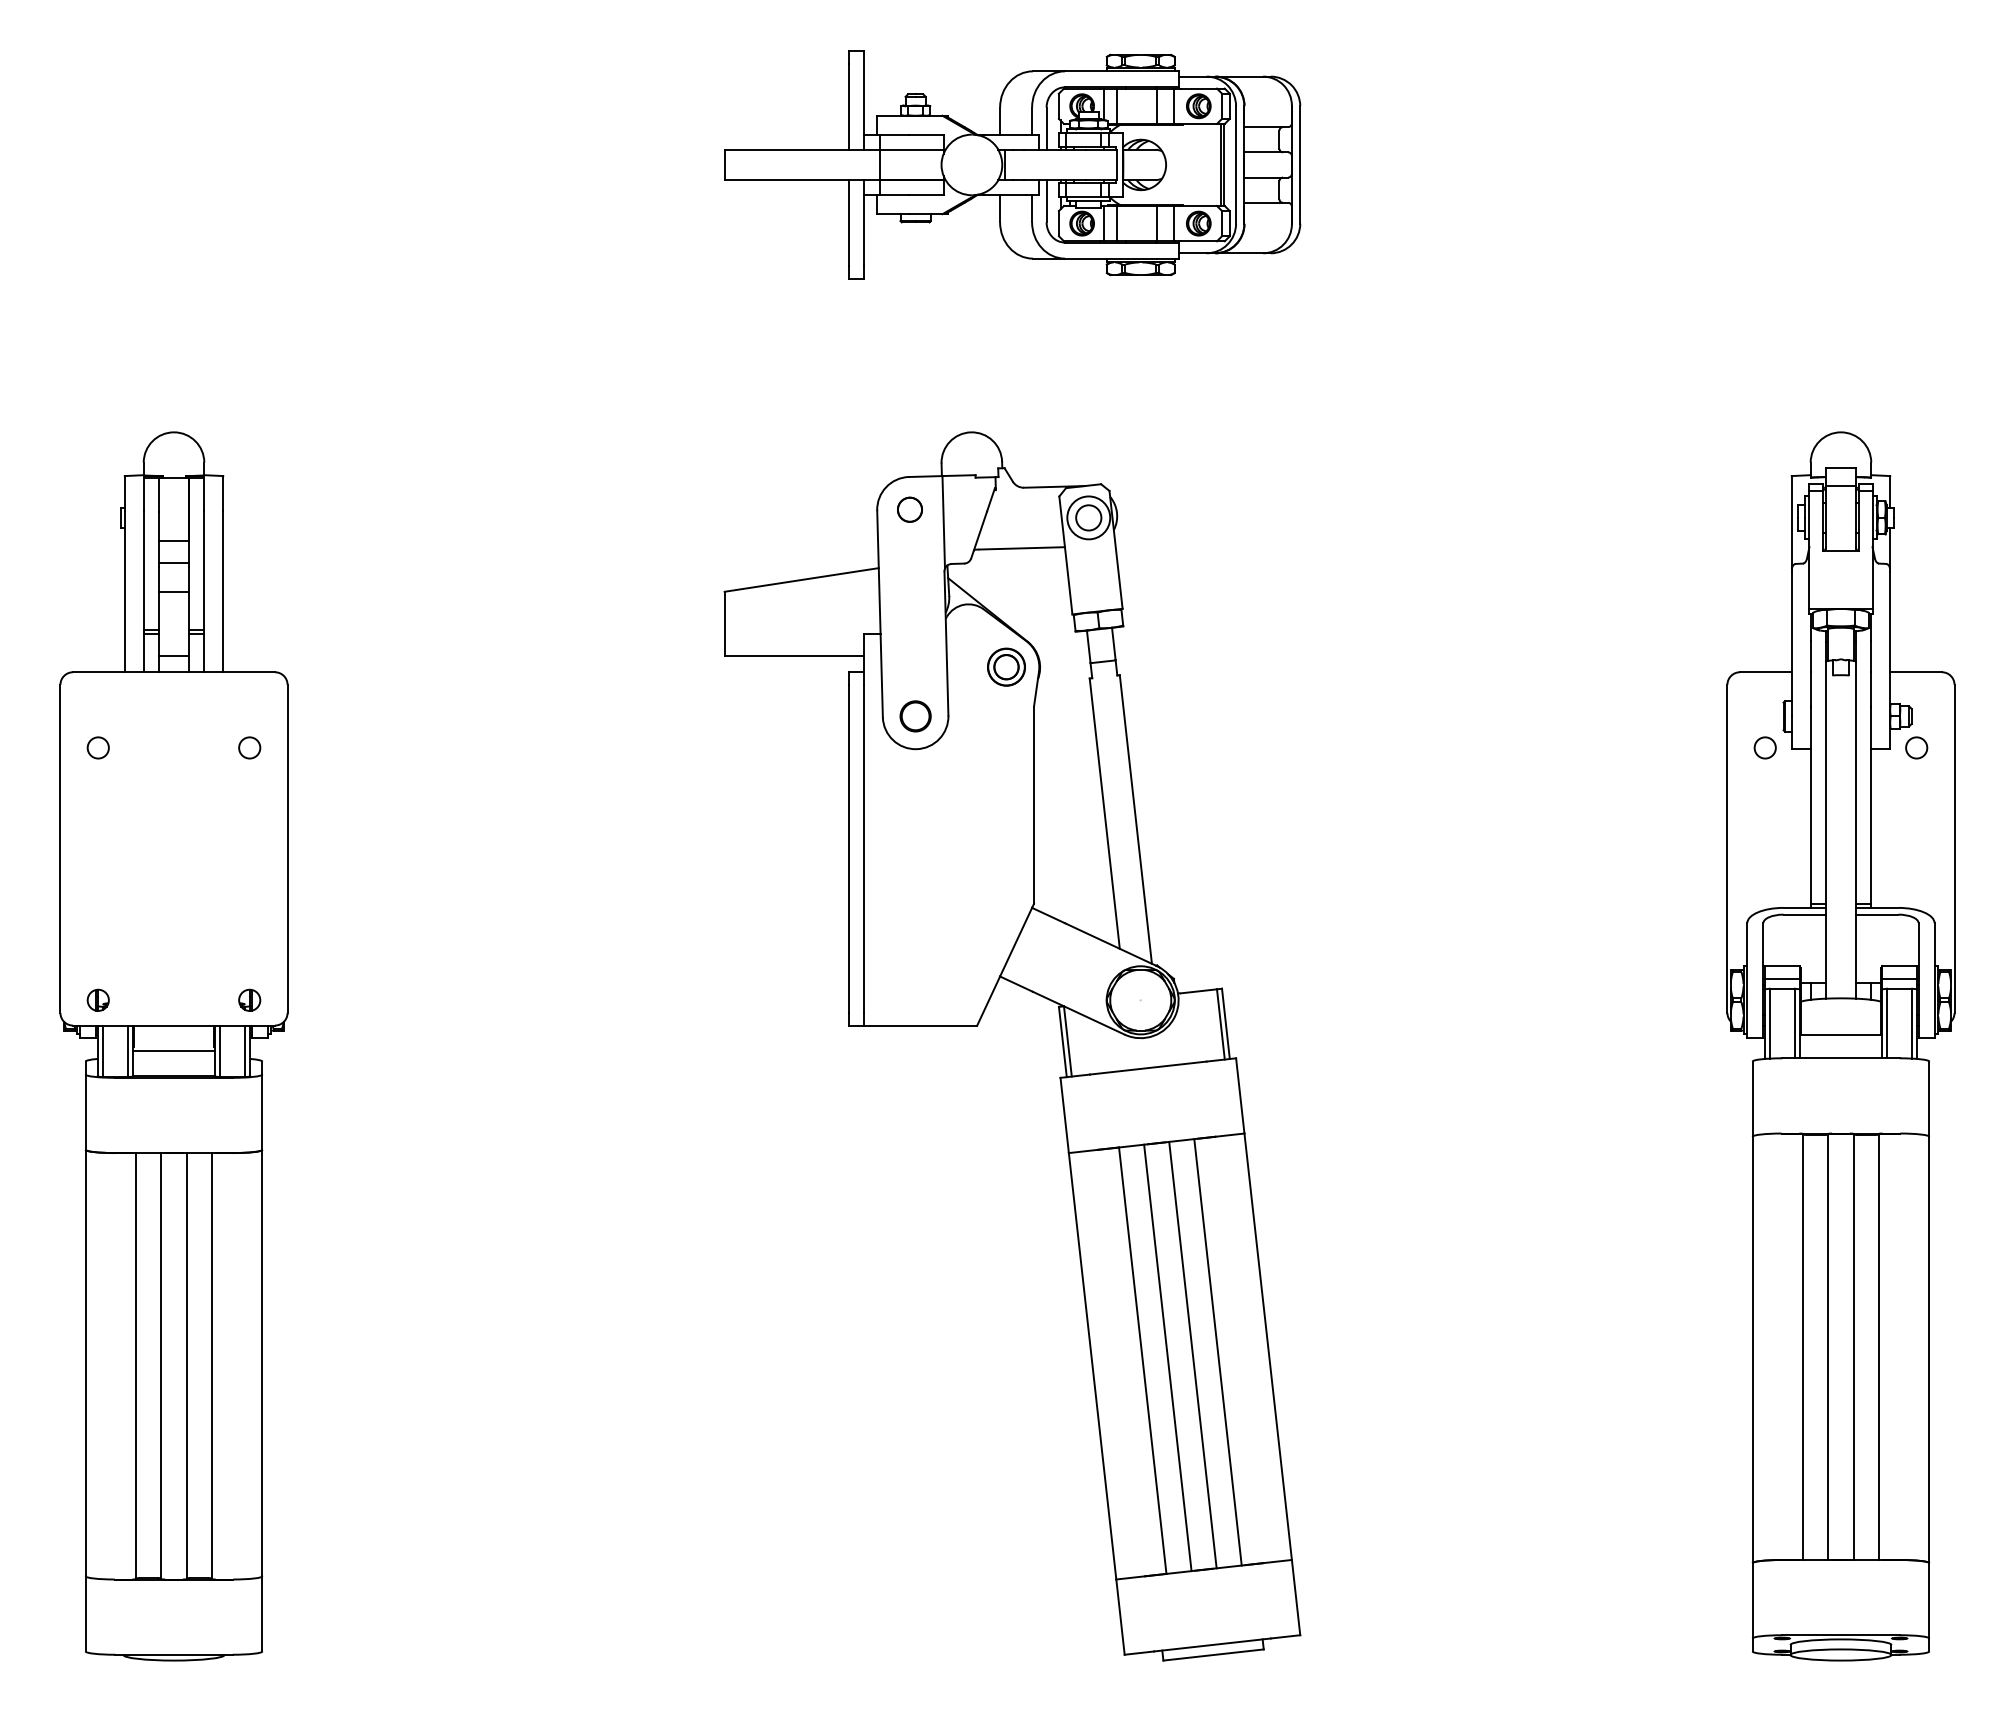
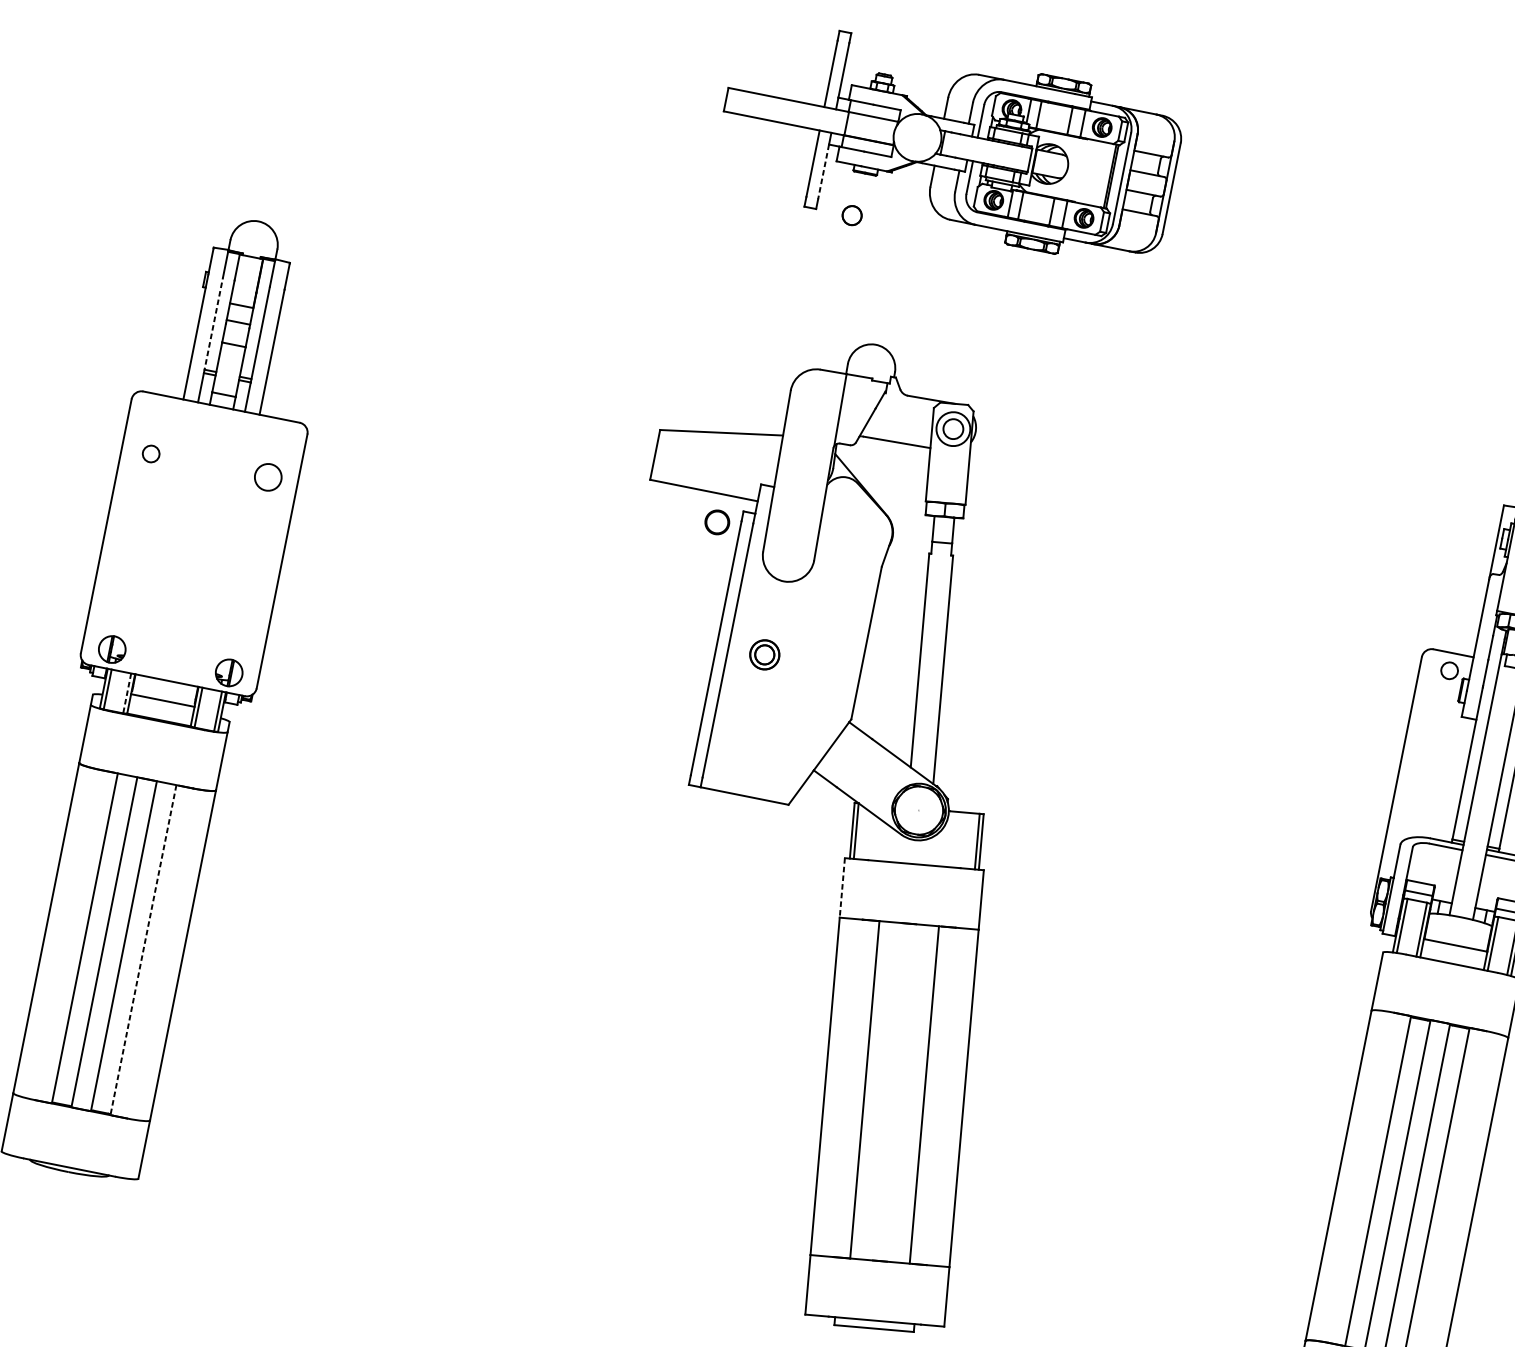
line: (863, 231) -> (823, 172), solid -> dashed
circle: (909, 509) -> (851, 215), moved
line: (143, 572) -> (213, 325), solid -> dashed
part: (1006, 666) -> (764, 654), moved
circle: (915, 716) -> (717, 522), moved
circle: (249, 747) -> (268, 477), size x1.6
circle: (1764, 747) -> (1449, 670), moved
part: (97, 999) -> (111, 648), size x1.6
part: (249, 999) -> (229, 672), size x1.6
line: (127, 1051) -> (126, 693), solid -> dashed
line: (1064, 1115) -> (842, 887), solid -> dashed
line: (1192, 1354) -> (904, 1092), removed
line: (1167, 1357) -> (884, 1091), removed
line: (211, 1366) -> (143, 950), solid -> dashed

